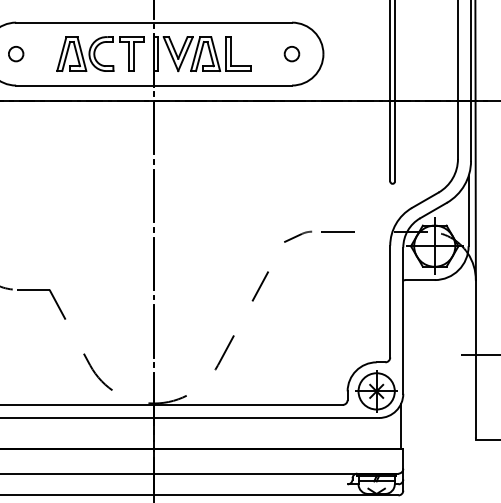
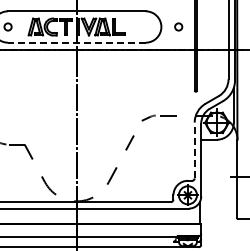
part: (291, 53) -> (178, 26), moved
line: (153, 85) -> (76, 42), solid -> dashed
line: (389, 301) -> (194, 150), solid -> dashed

